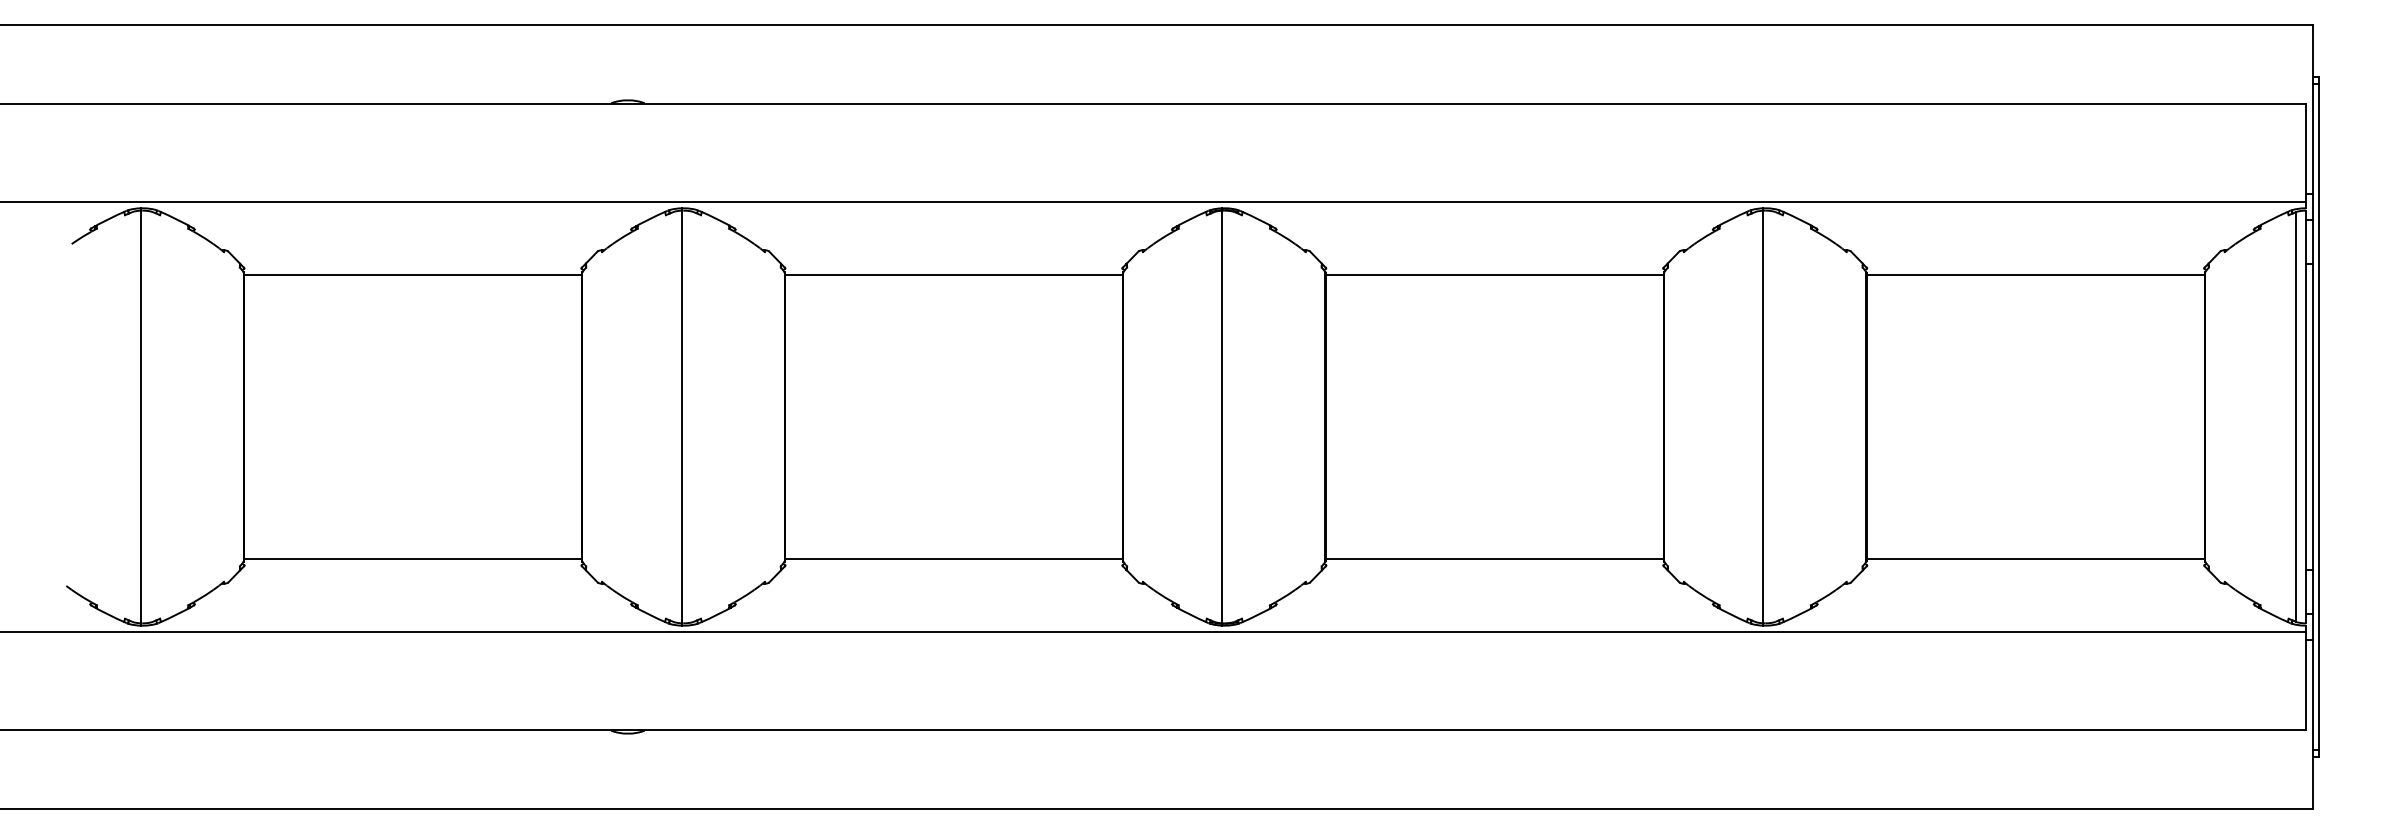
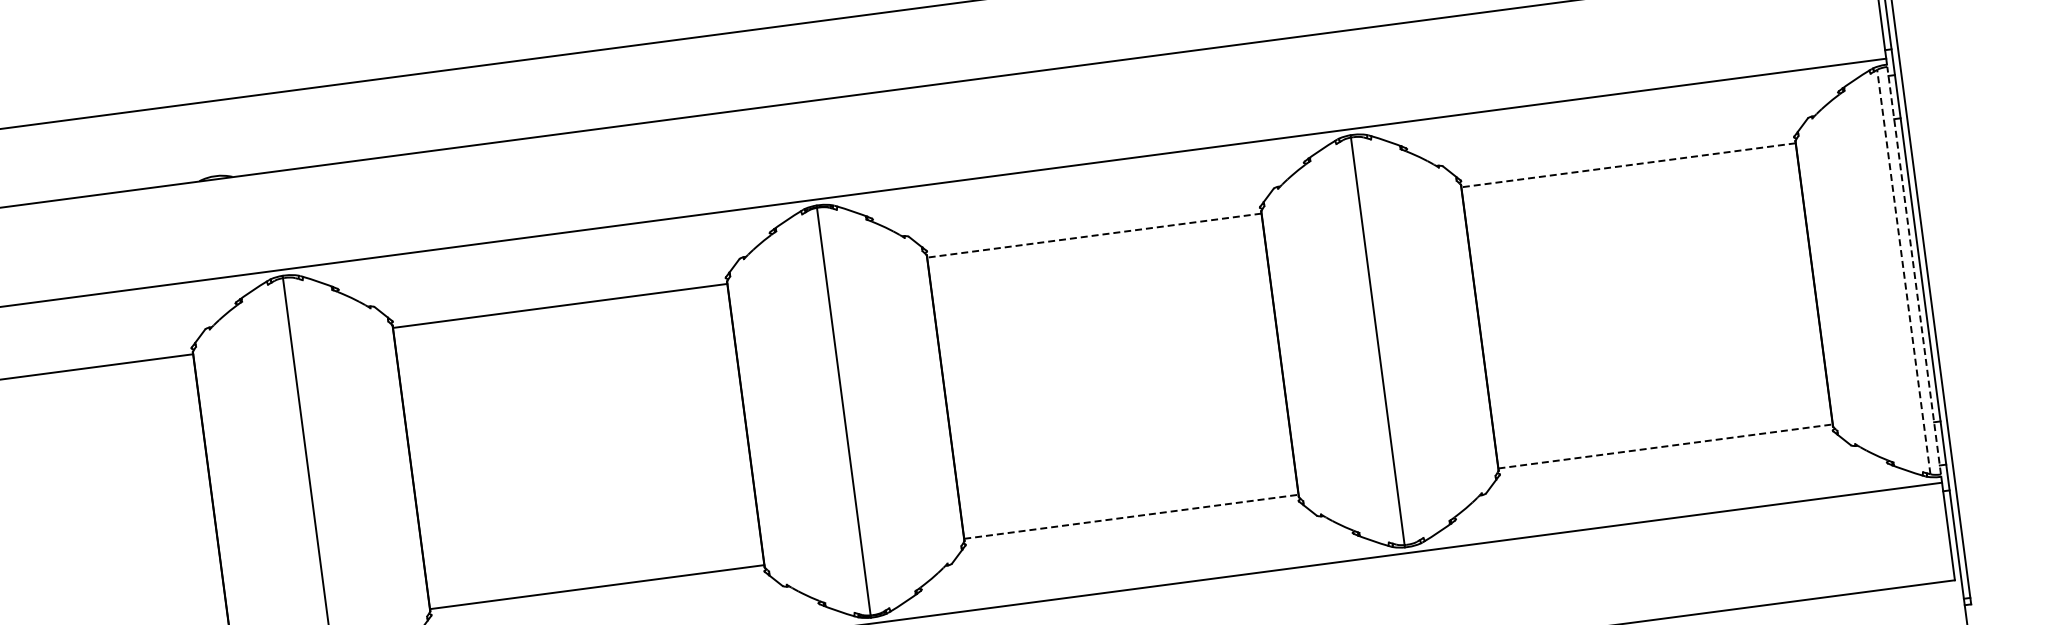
line: (1494, 274) -> (1094, 235), solid -> dashed
line: (2035, 274) -> (1628, 165), solid -> dashed
line: (2306, 416) -> (1914, 270), solid -> dashed
line: (2295, 417) -> (1903, 272), solid -> dashed
line: (1495, 559) -> (1132, 516), solid -> dashed
line: (2036, 559) -> (1666, 446), solid -> dashed

